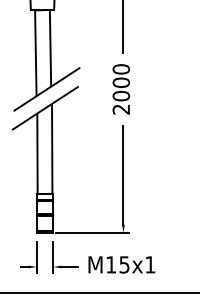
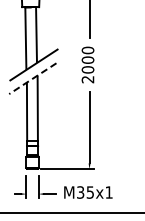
line: (44, 107) -> (32, 78), solid -> dashed
text: (111, 264) -> (80, 192), M15x1 -> M35x1

